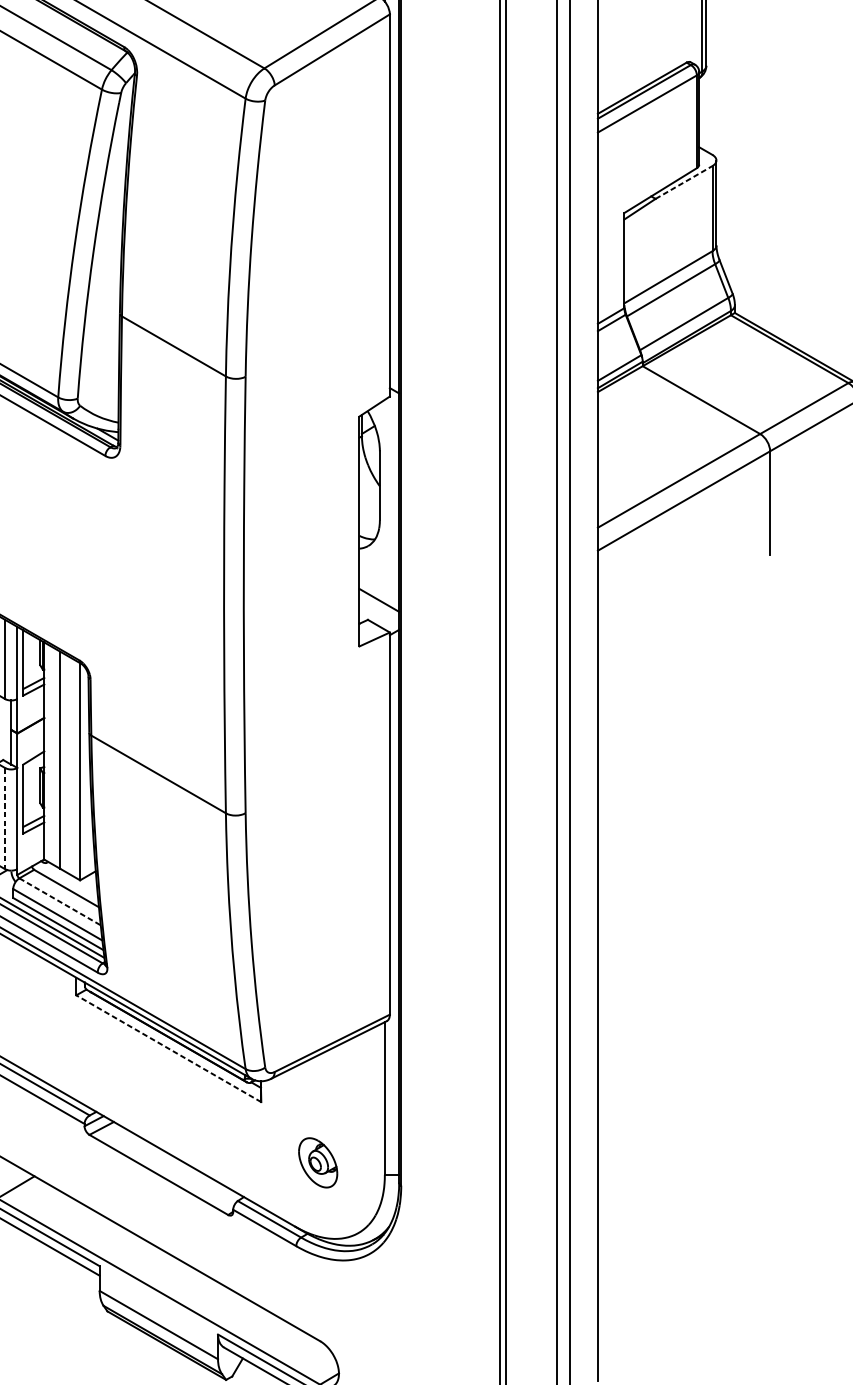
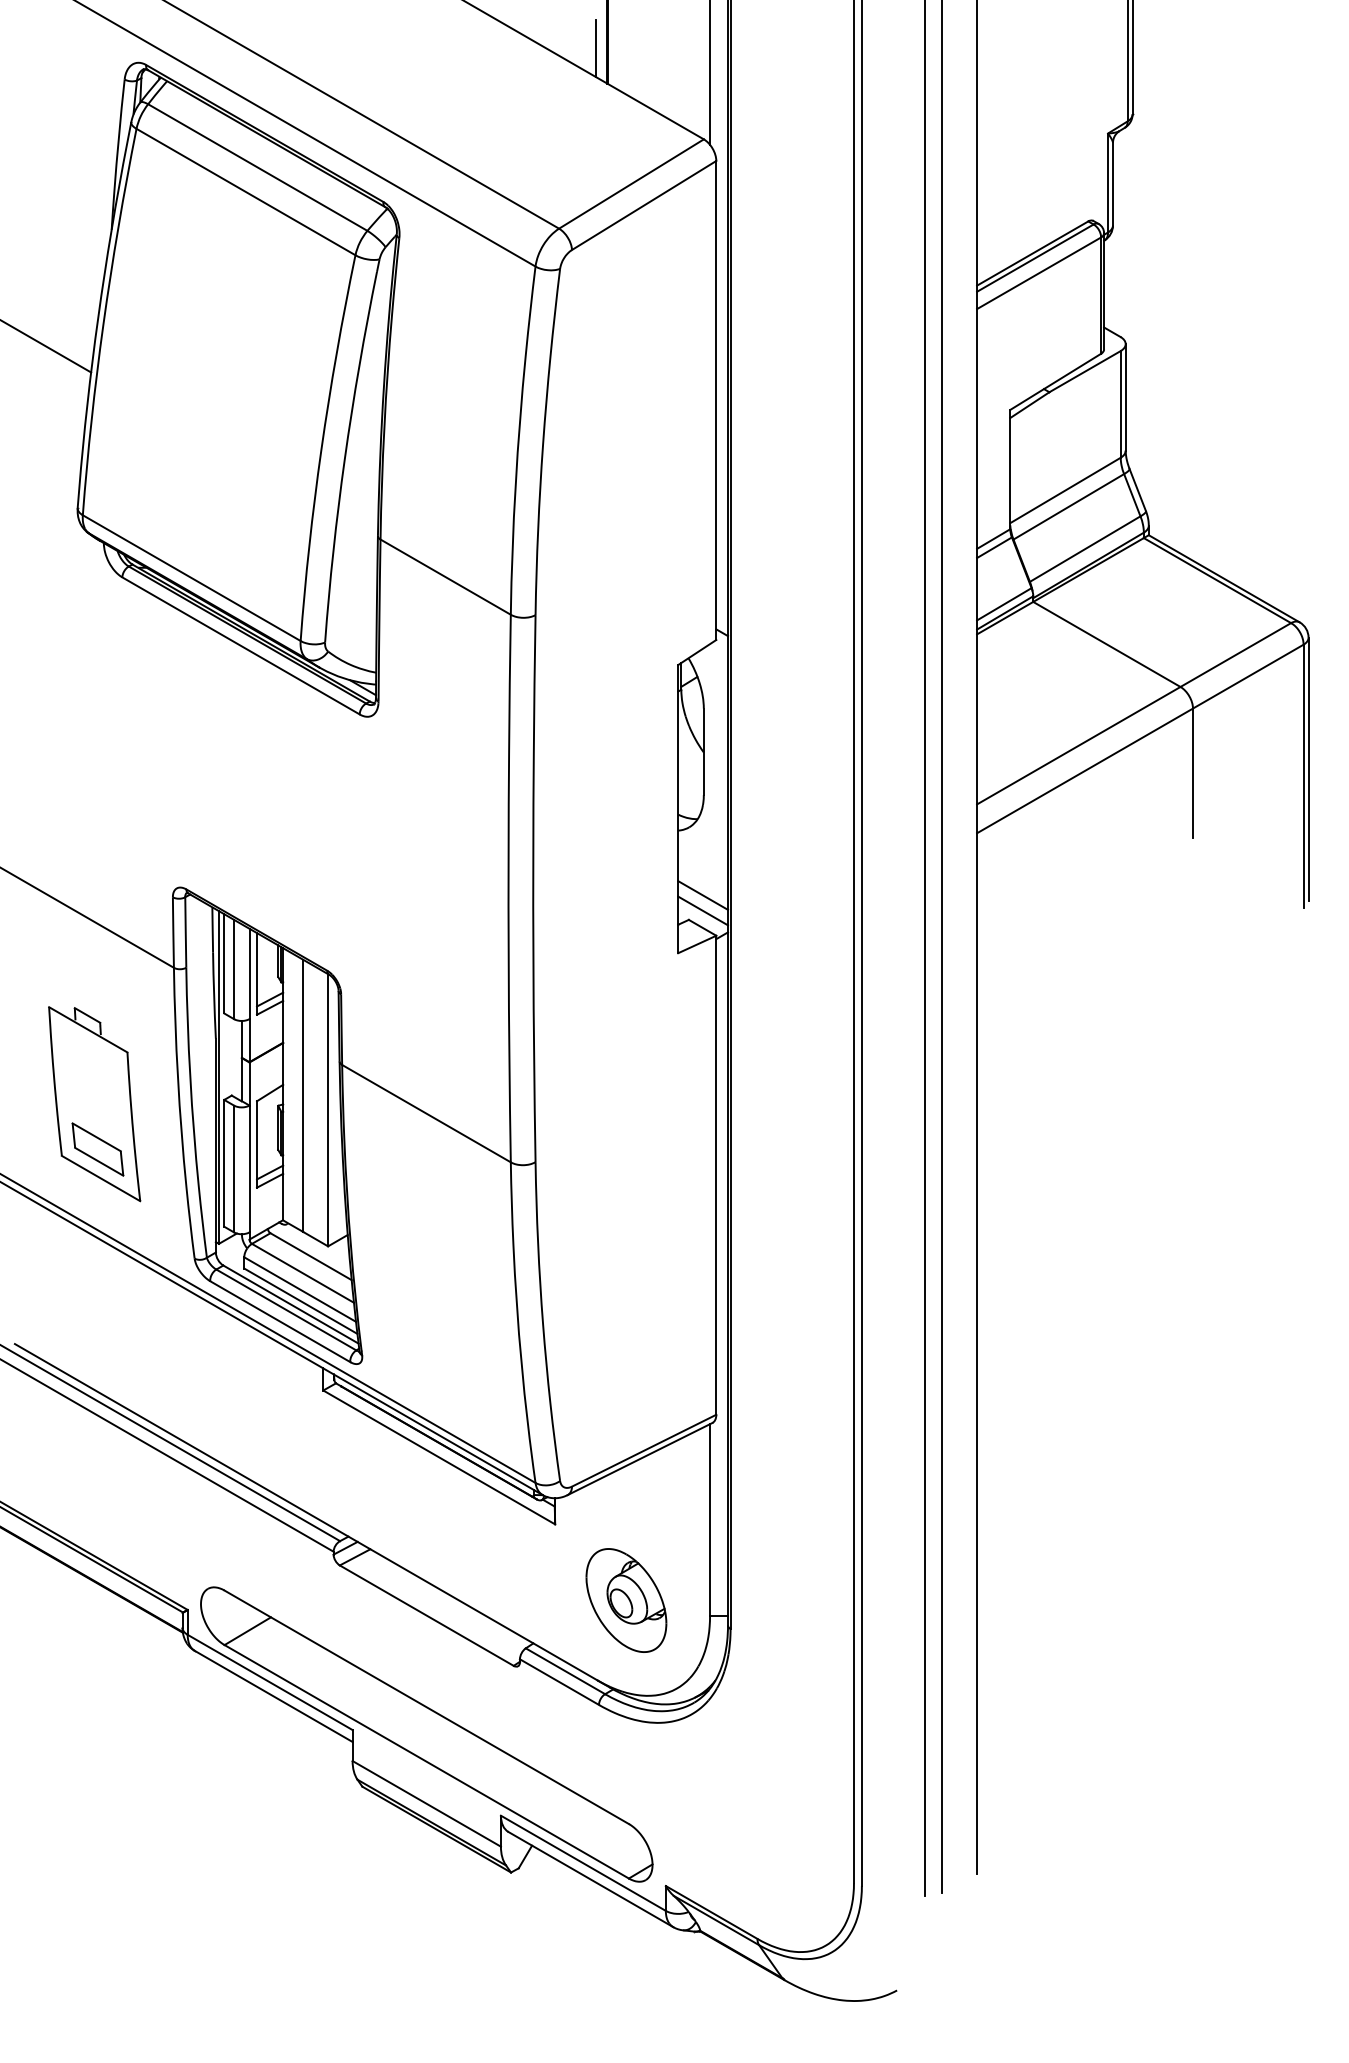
line: (684, 182) -> (1085, 371), dashed -> solid
line: (379, 612) -> (703, 910), added
line: (5, 819) -> (234, 1169), dashed -> solid
line: (59, 901) -> (302, 1273), dashed -> solid
line: (169, 1048) -> (439, 1457), dashed -> solid
part: (318, 1162) -> (626, 1600), size x1.67

